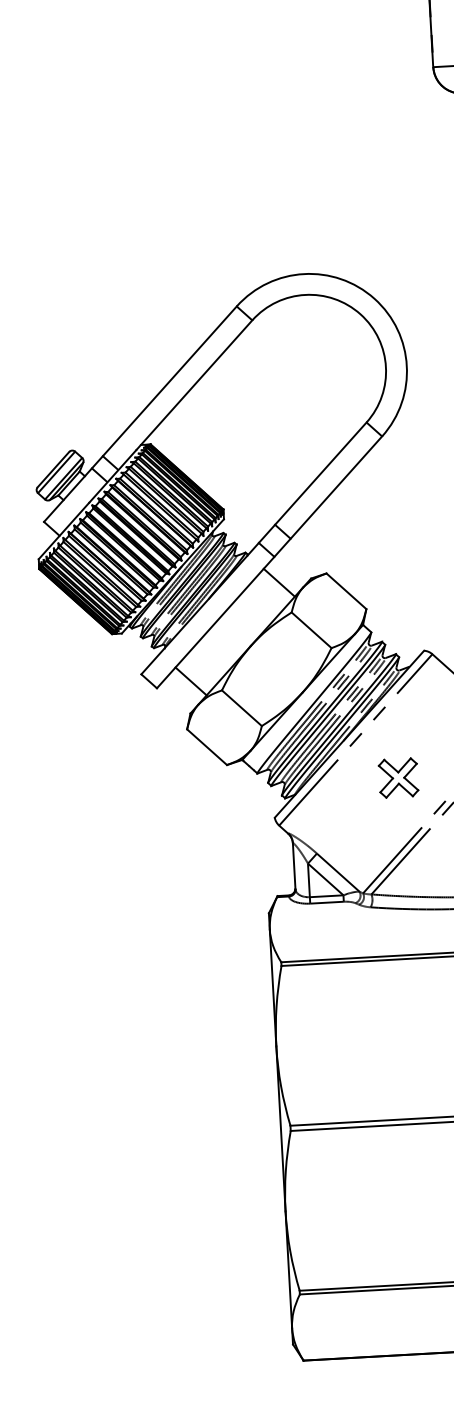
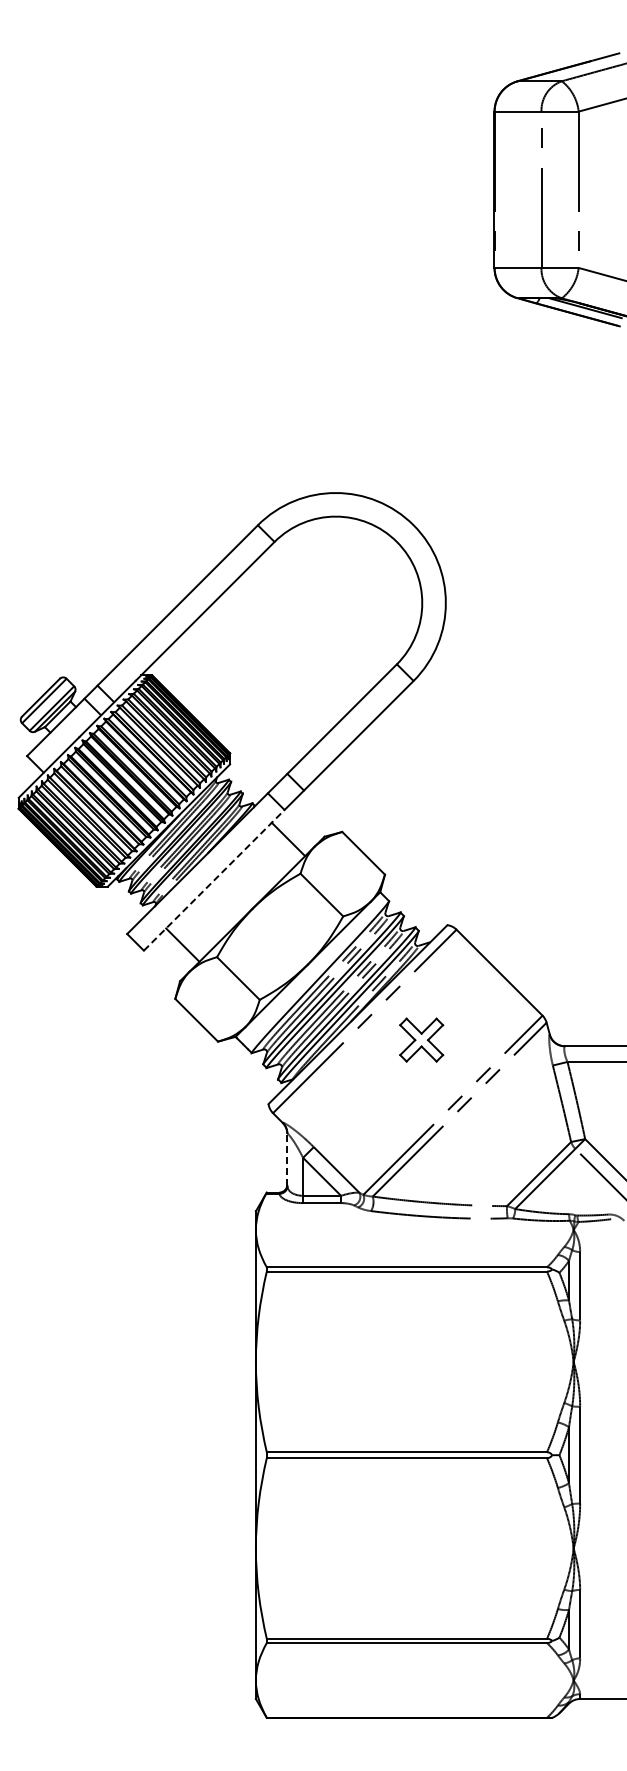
line: (215, 621) -> (214, 879), solid -> dashed
part: (398, 777) -> (421, 1039), moved
line: (294, 865) -> (287, 1159), solid -> dashed

